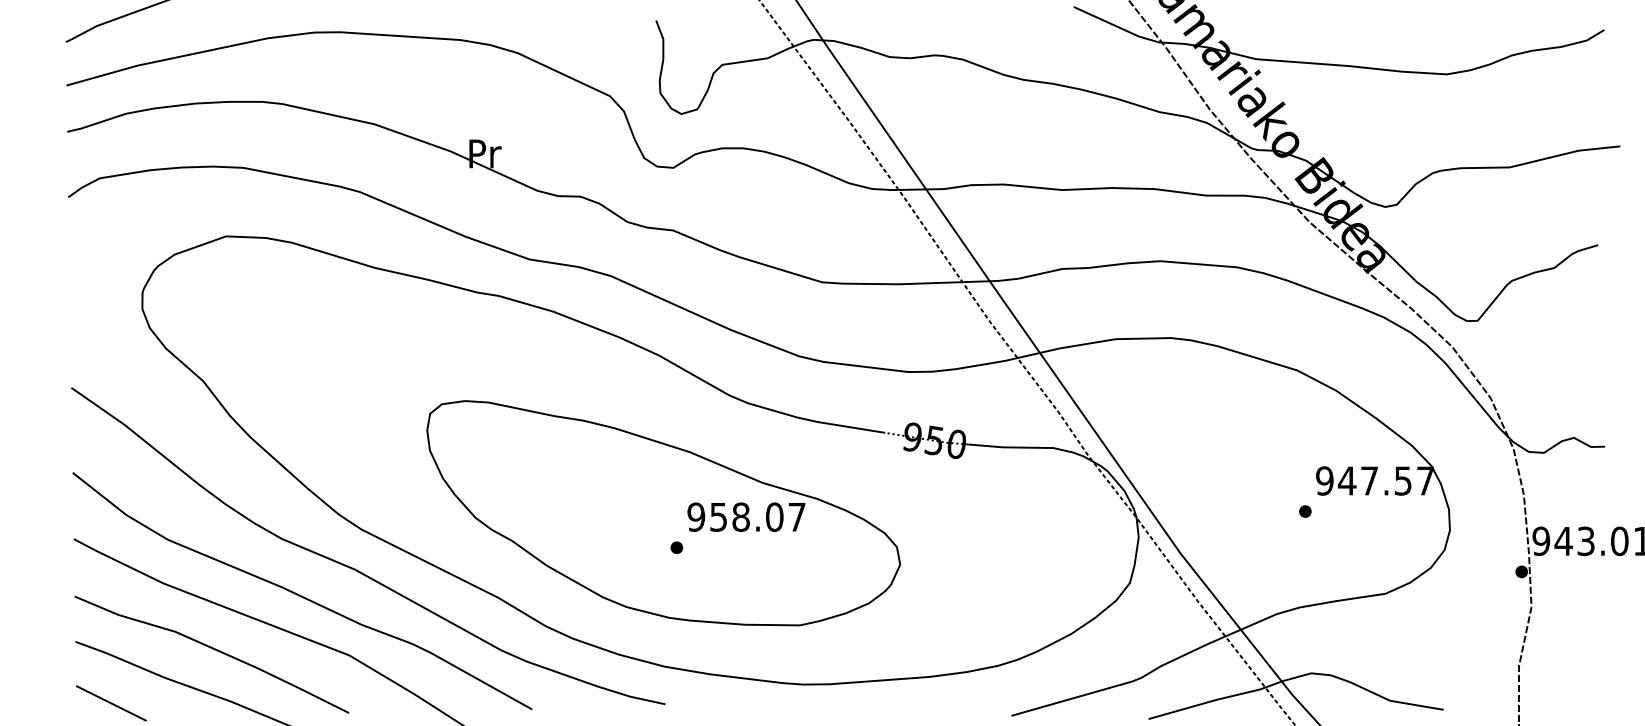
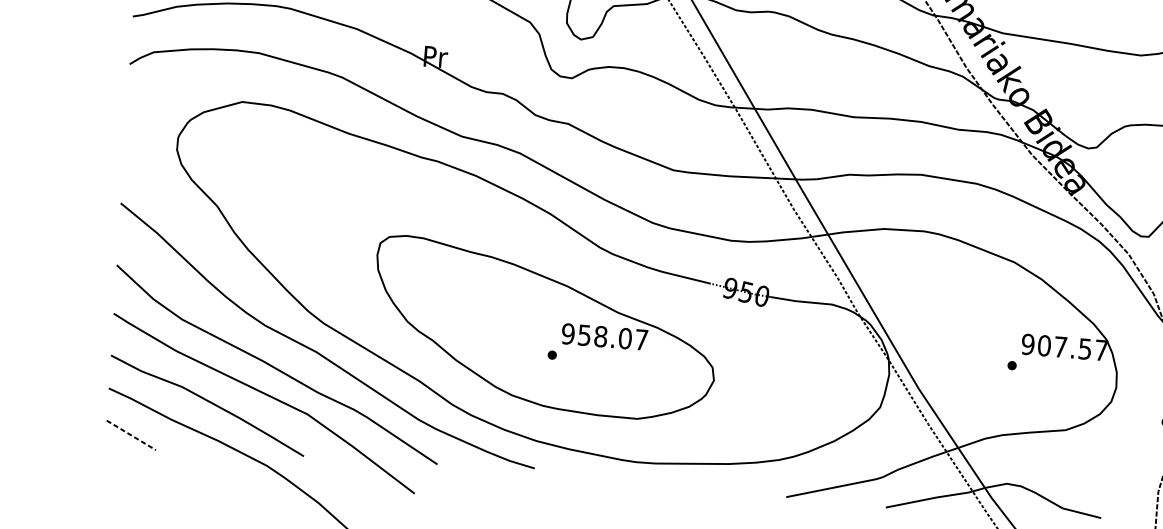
text: (1346, 480) -> (1043, 345), 947.57 -> 907.57
line: (111, 703) -> (131, 435), solid -> dashed

